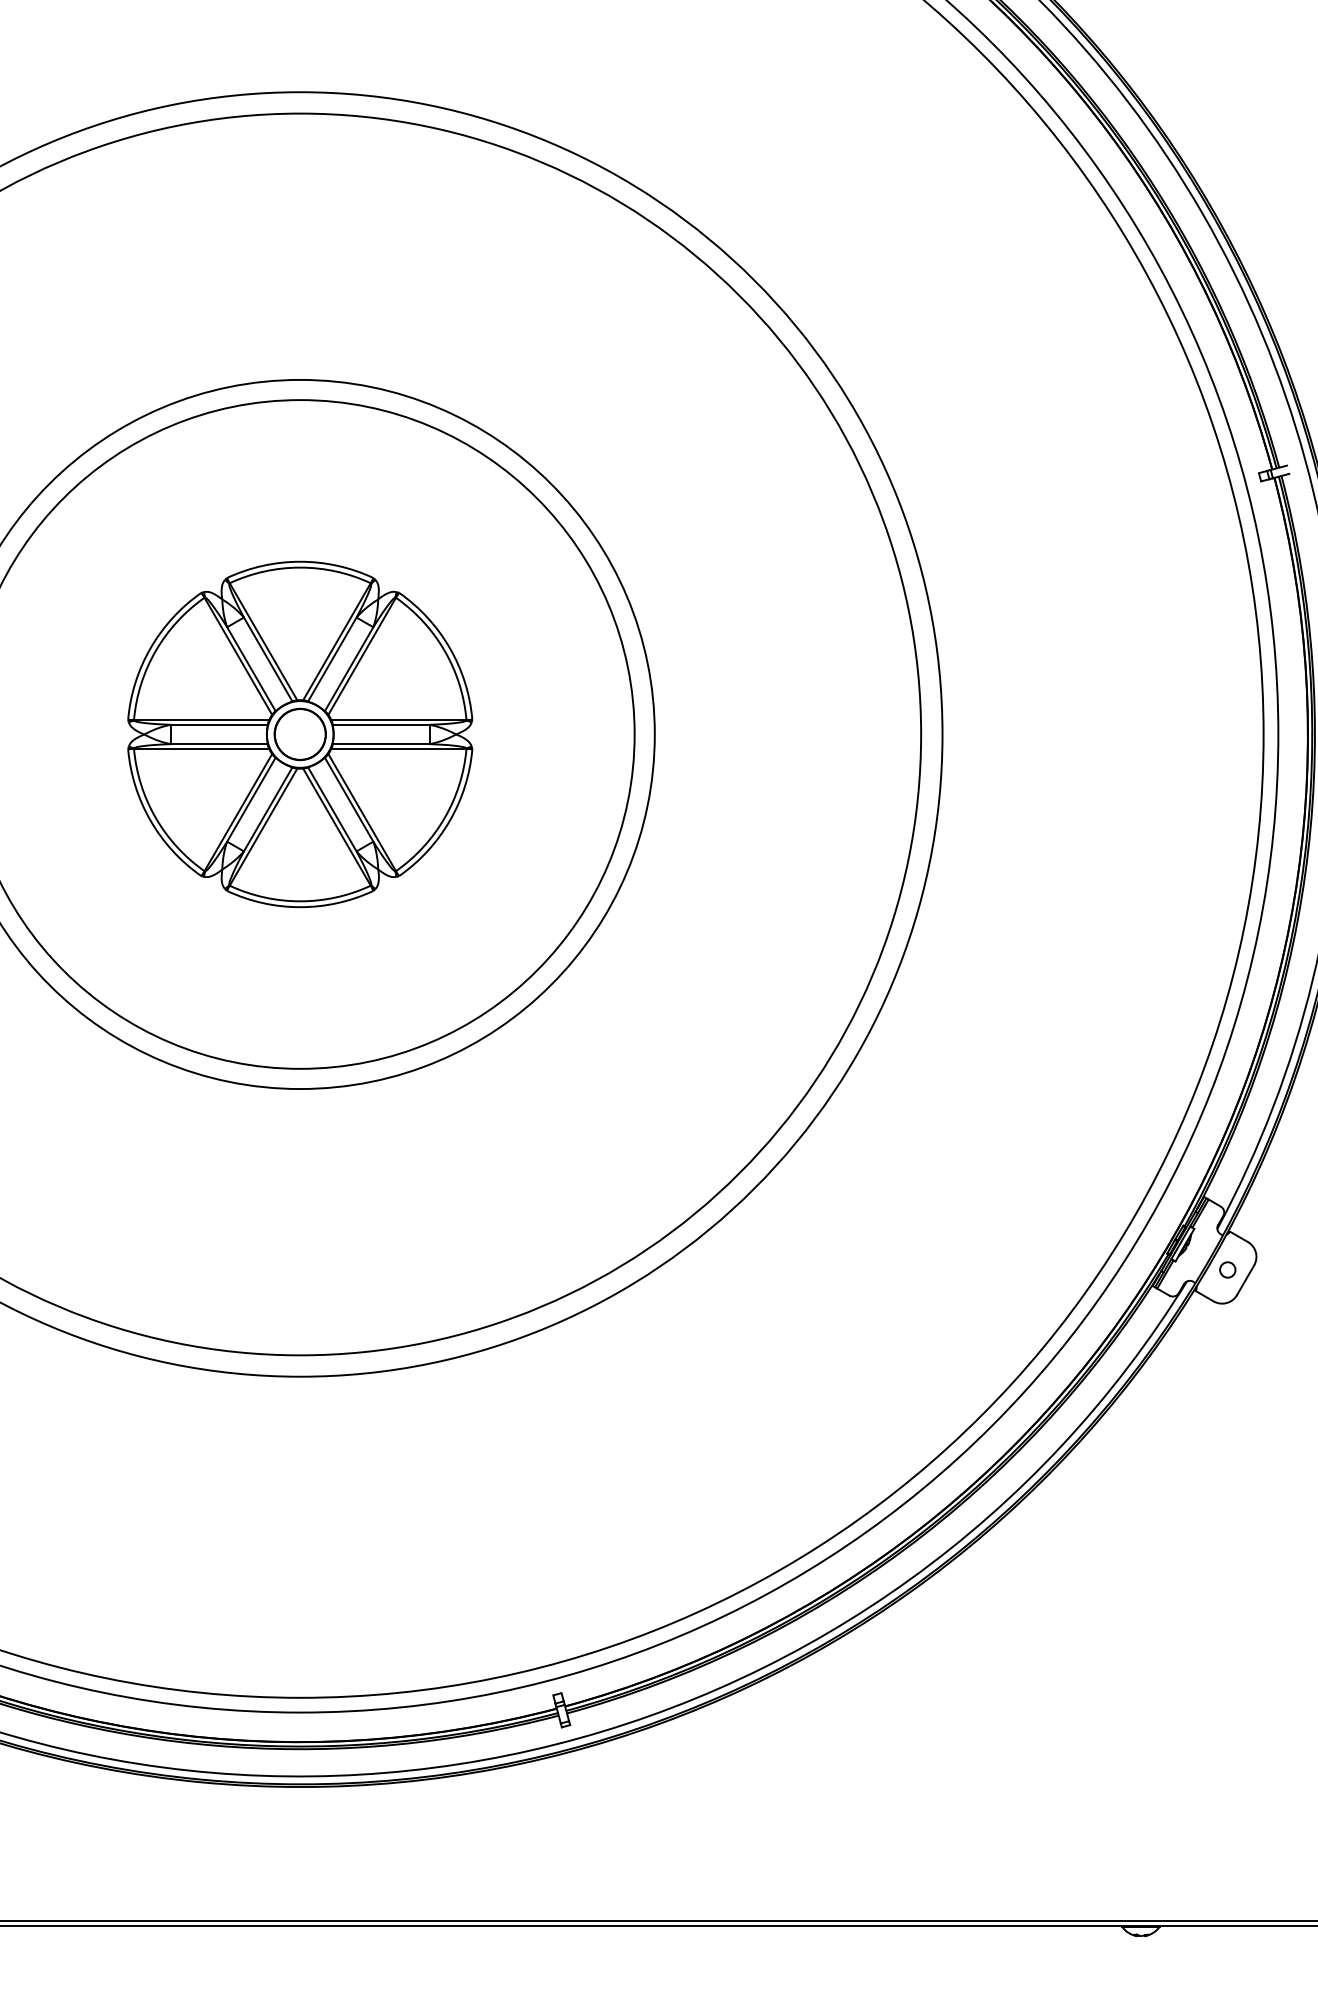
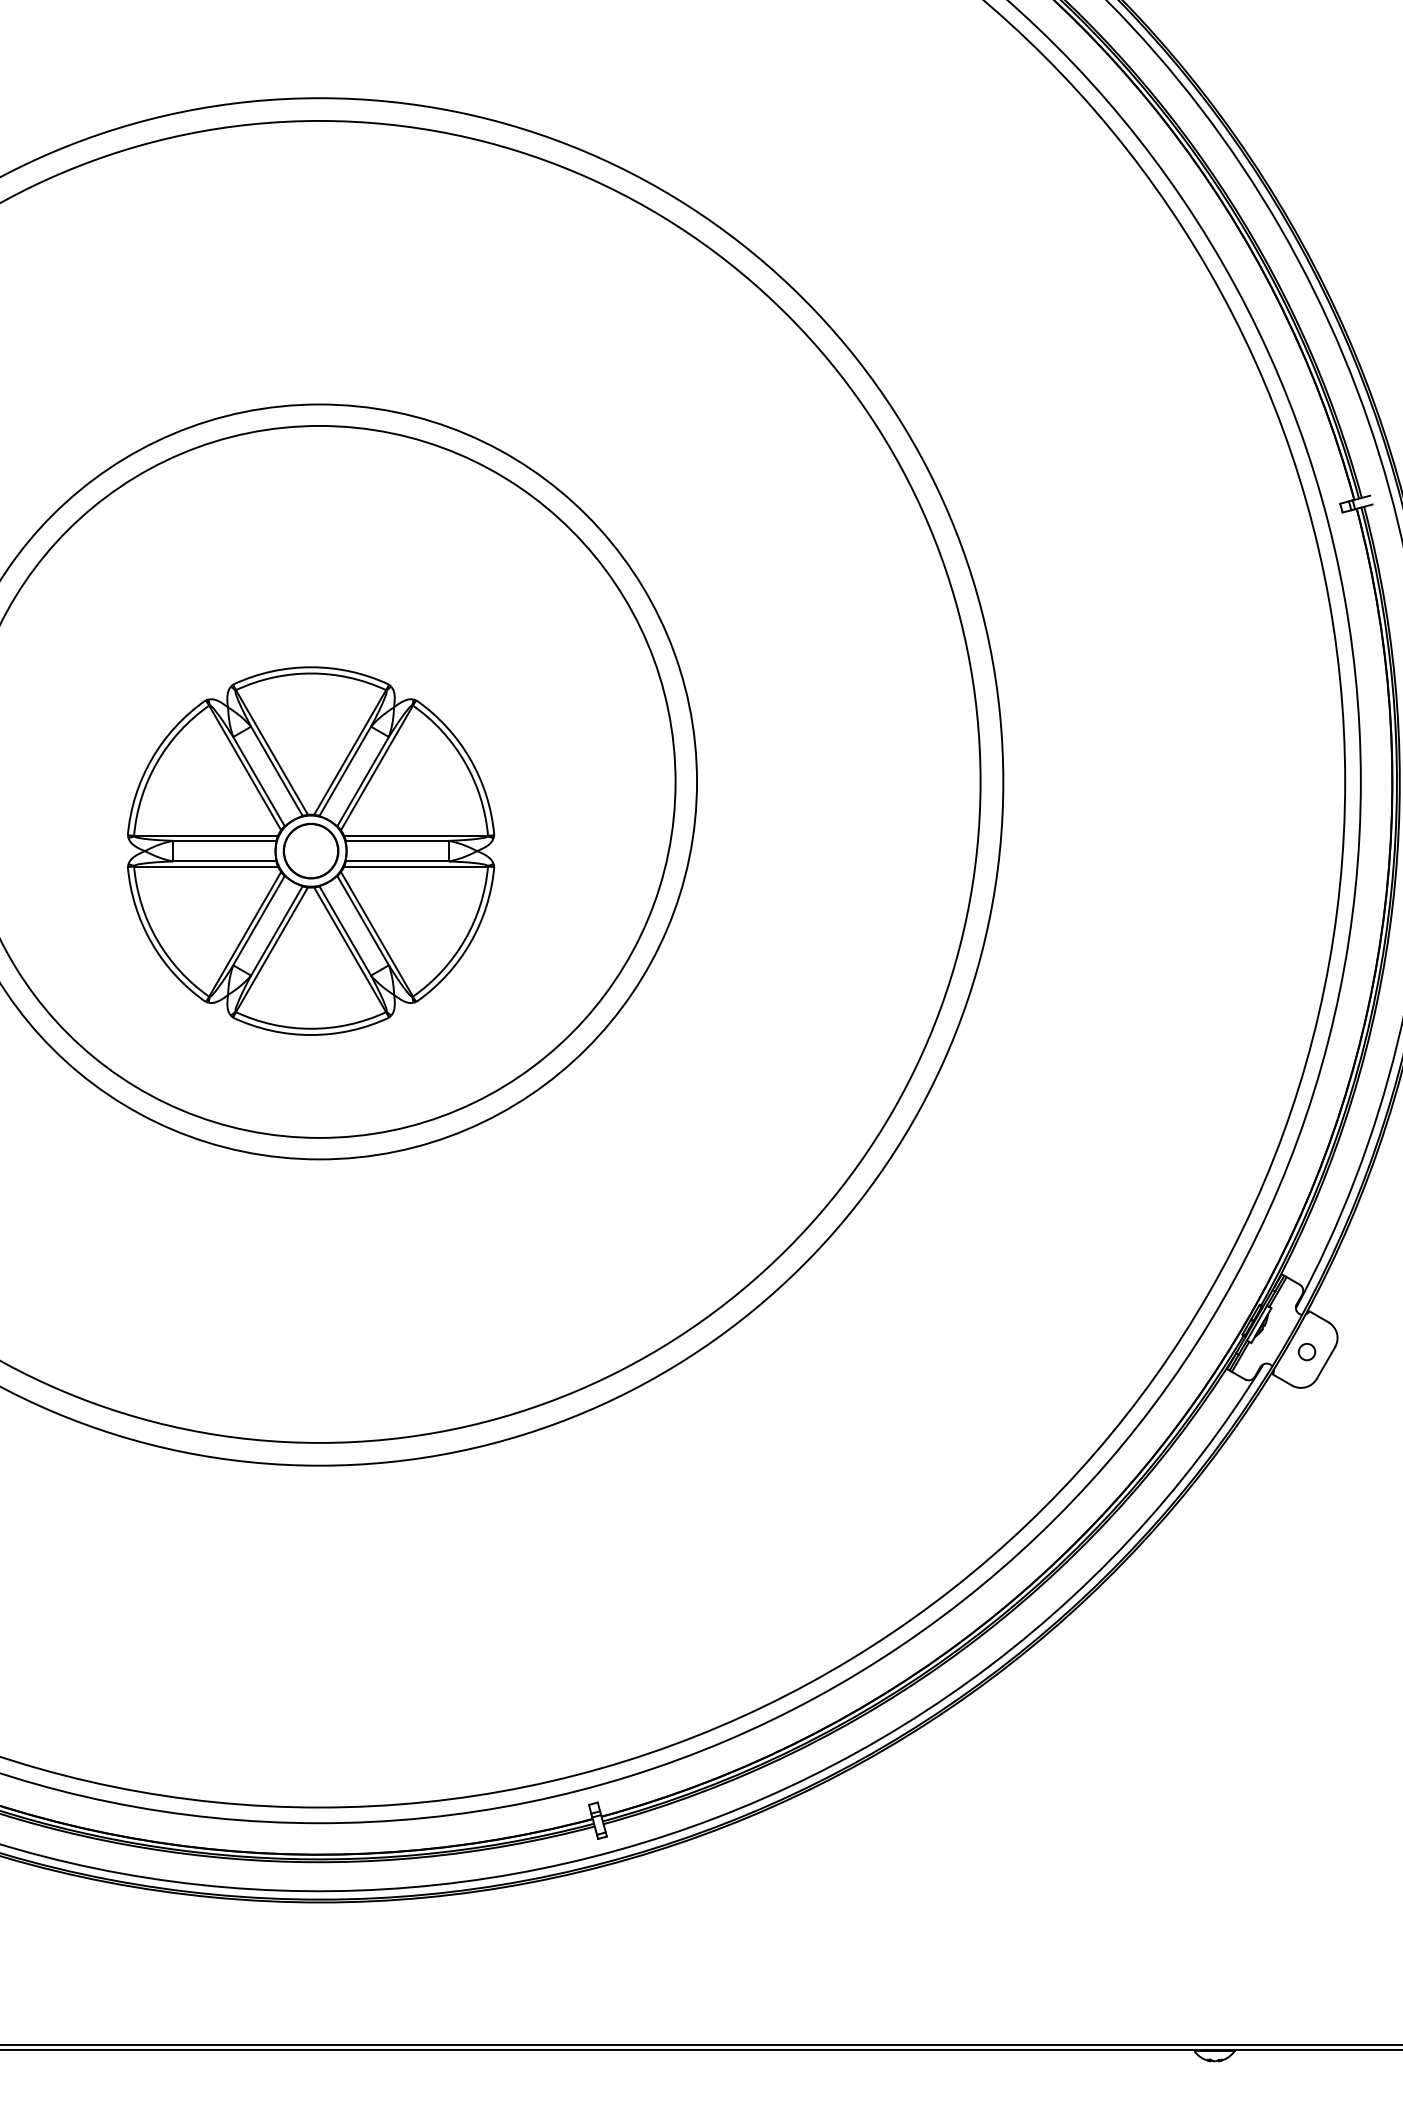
part: (300, 733) -> (311, 850), moved

